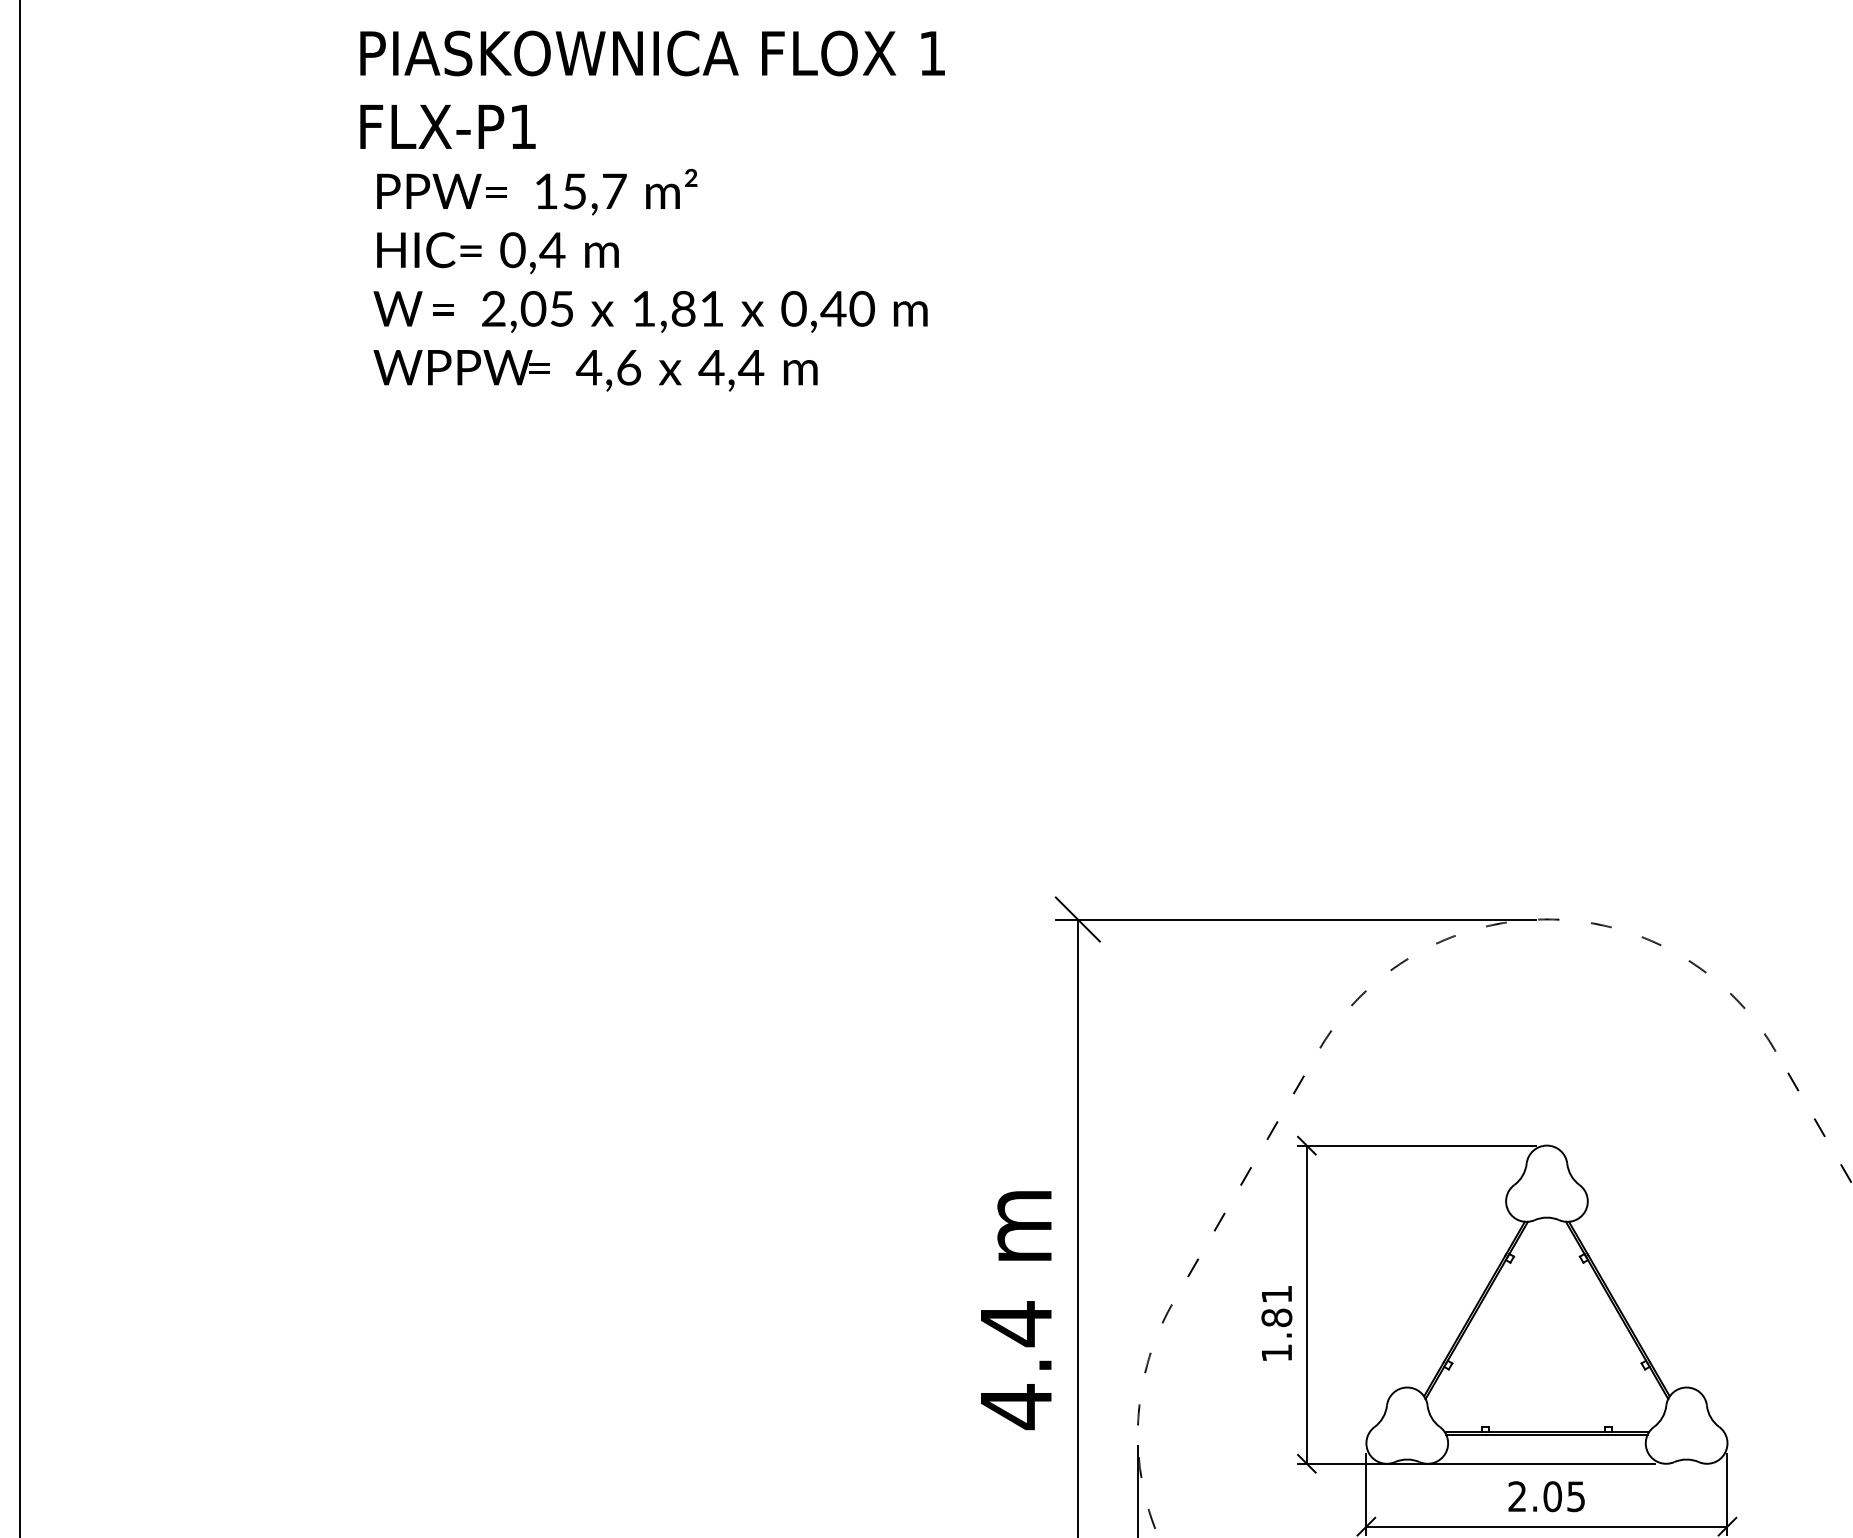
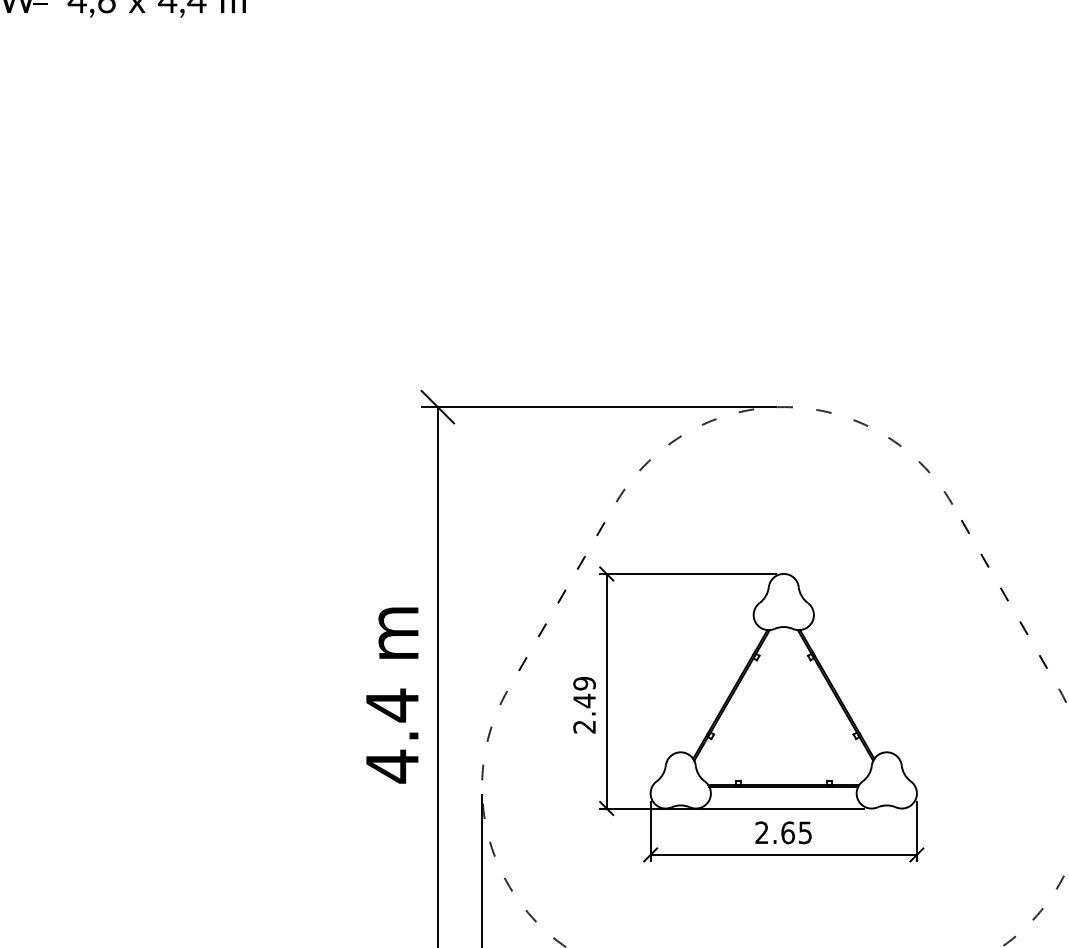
text: (1276, 1323) -> (584, 705), 1.81 -> 2.49
text: (1552, 1496) -> (787, 832), 2.05 -> 2.65

